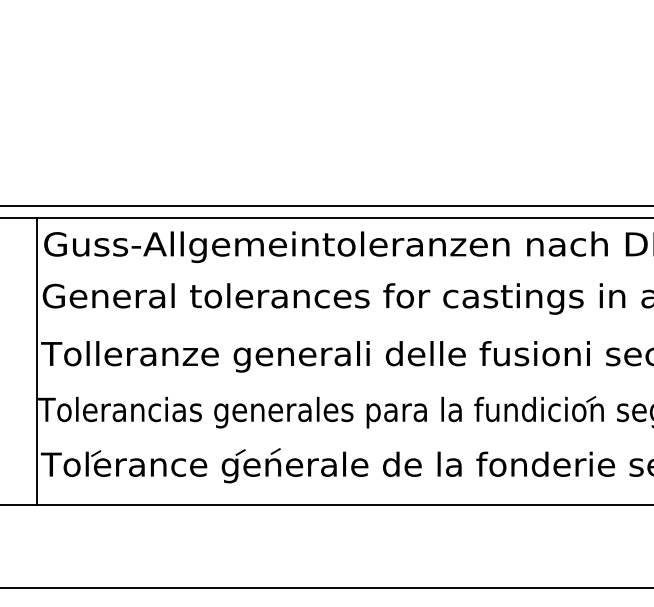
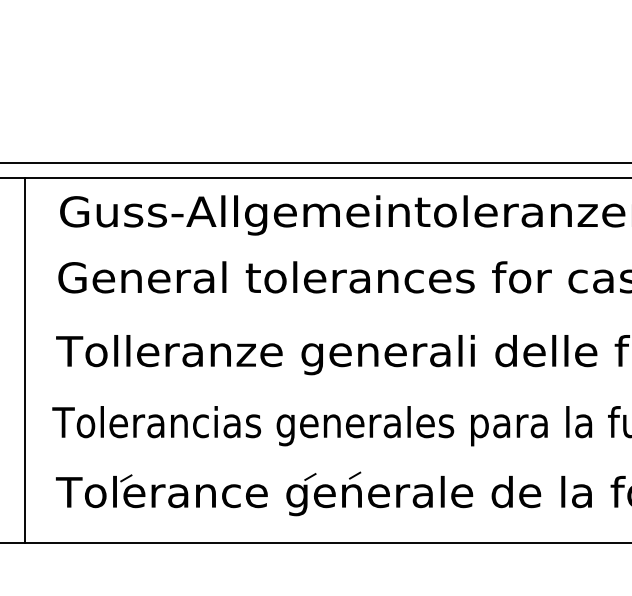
line: (36, 360) -> (24, 359), moved

